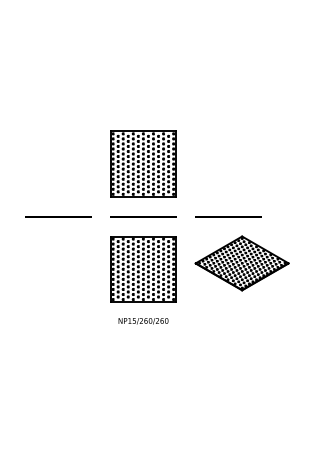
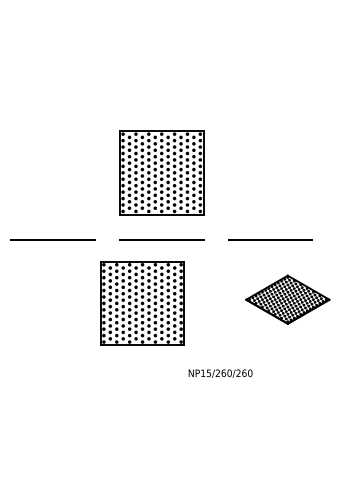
part: (241, 263) -> (287, 299), size x0.7
part: (143, 269) -> (142, 303), moved
text: (143, 321) -> (220, 373), moved

